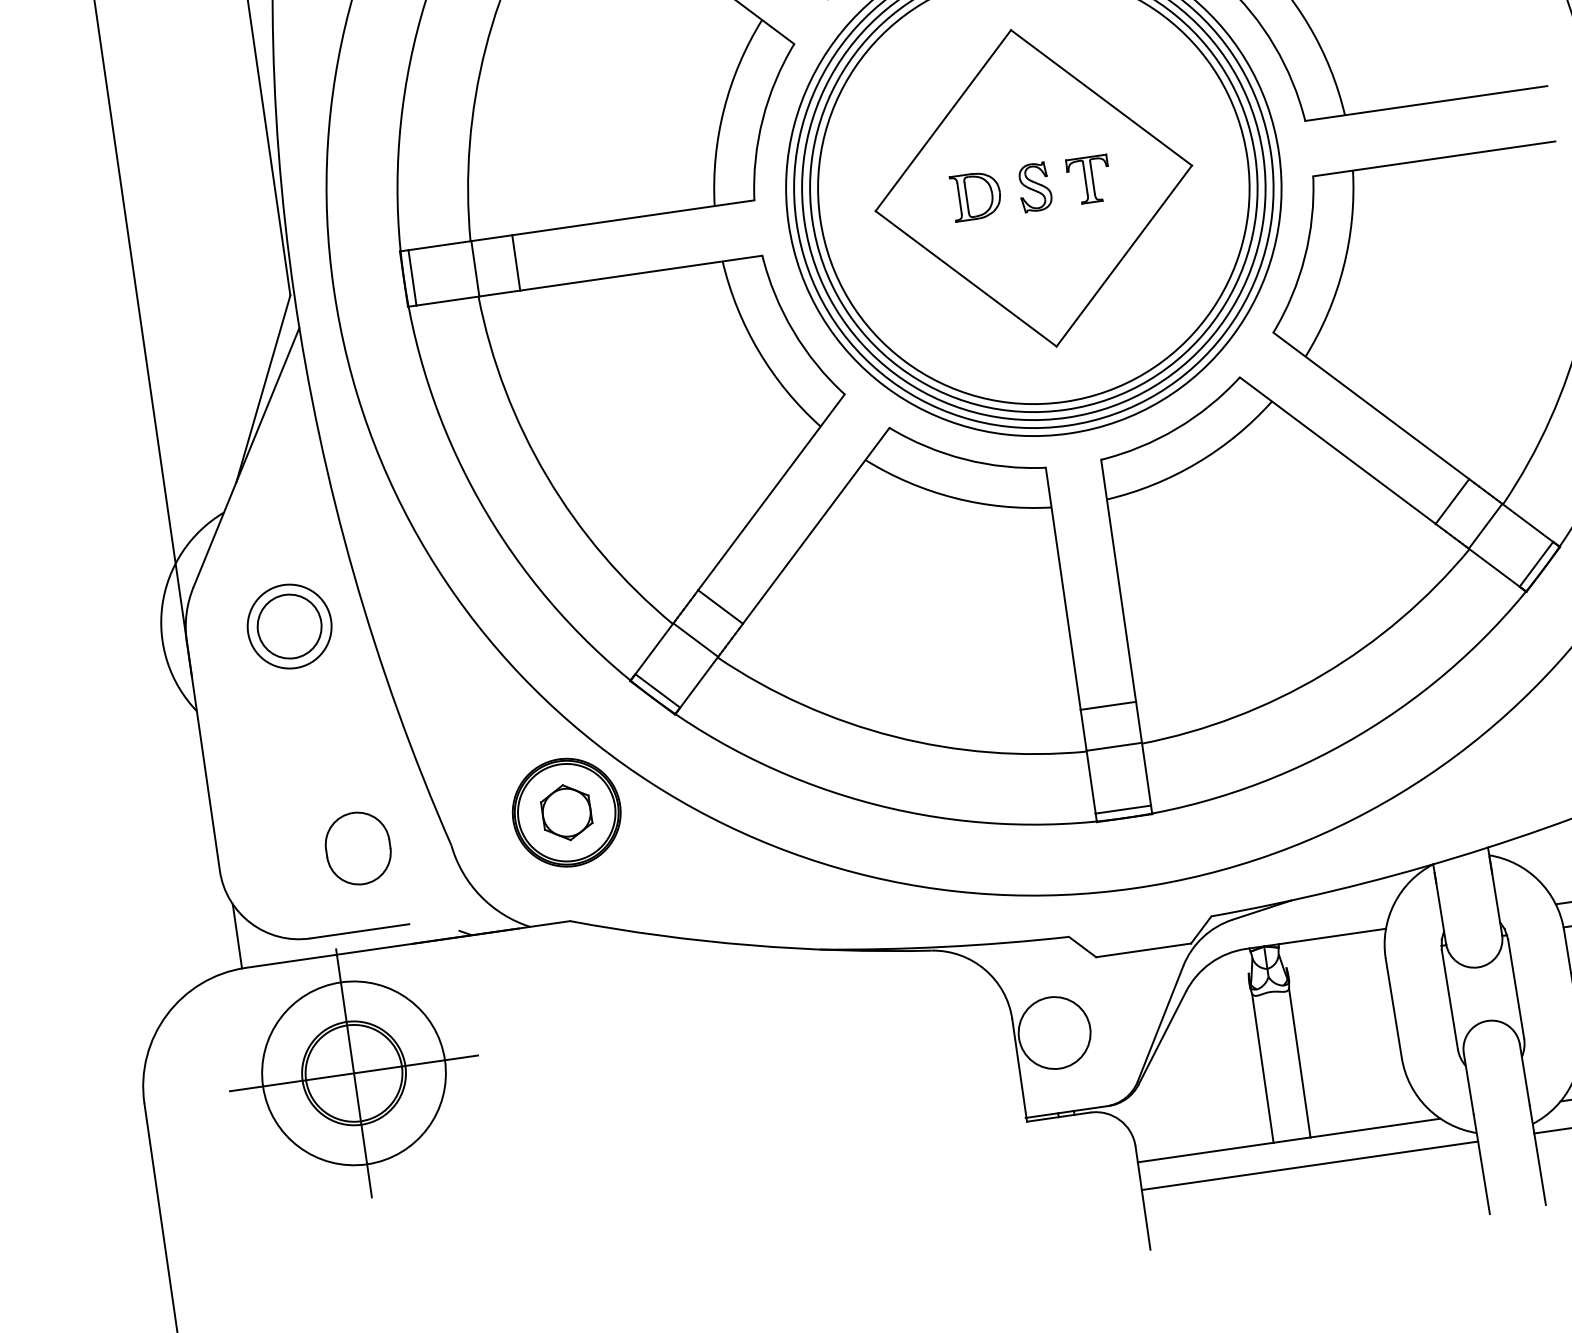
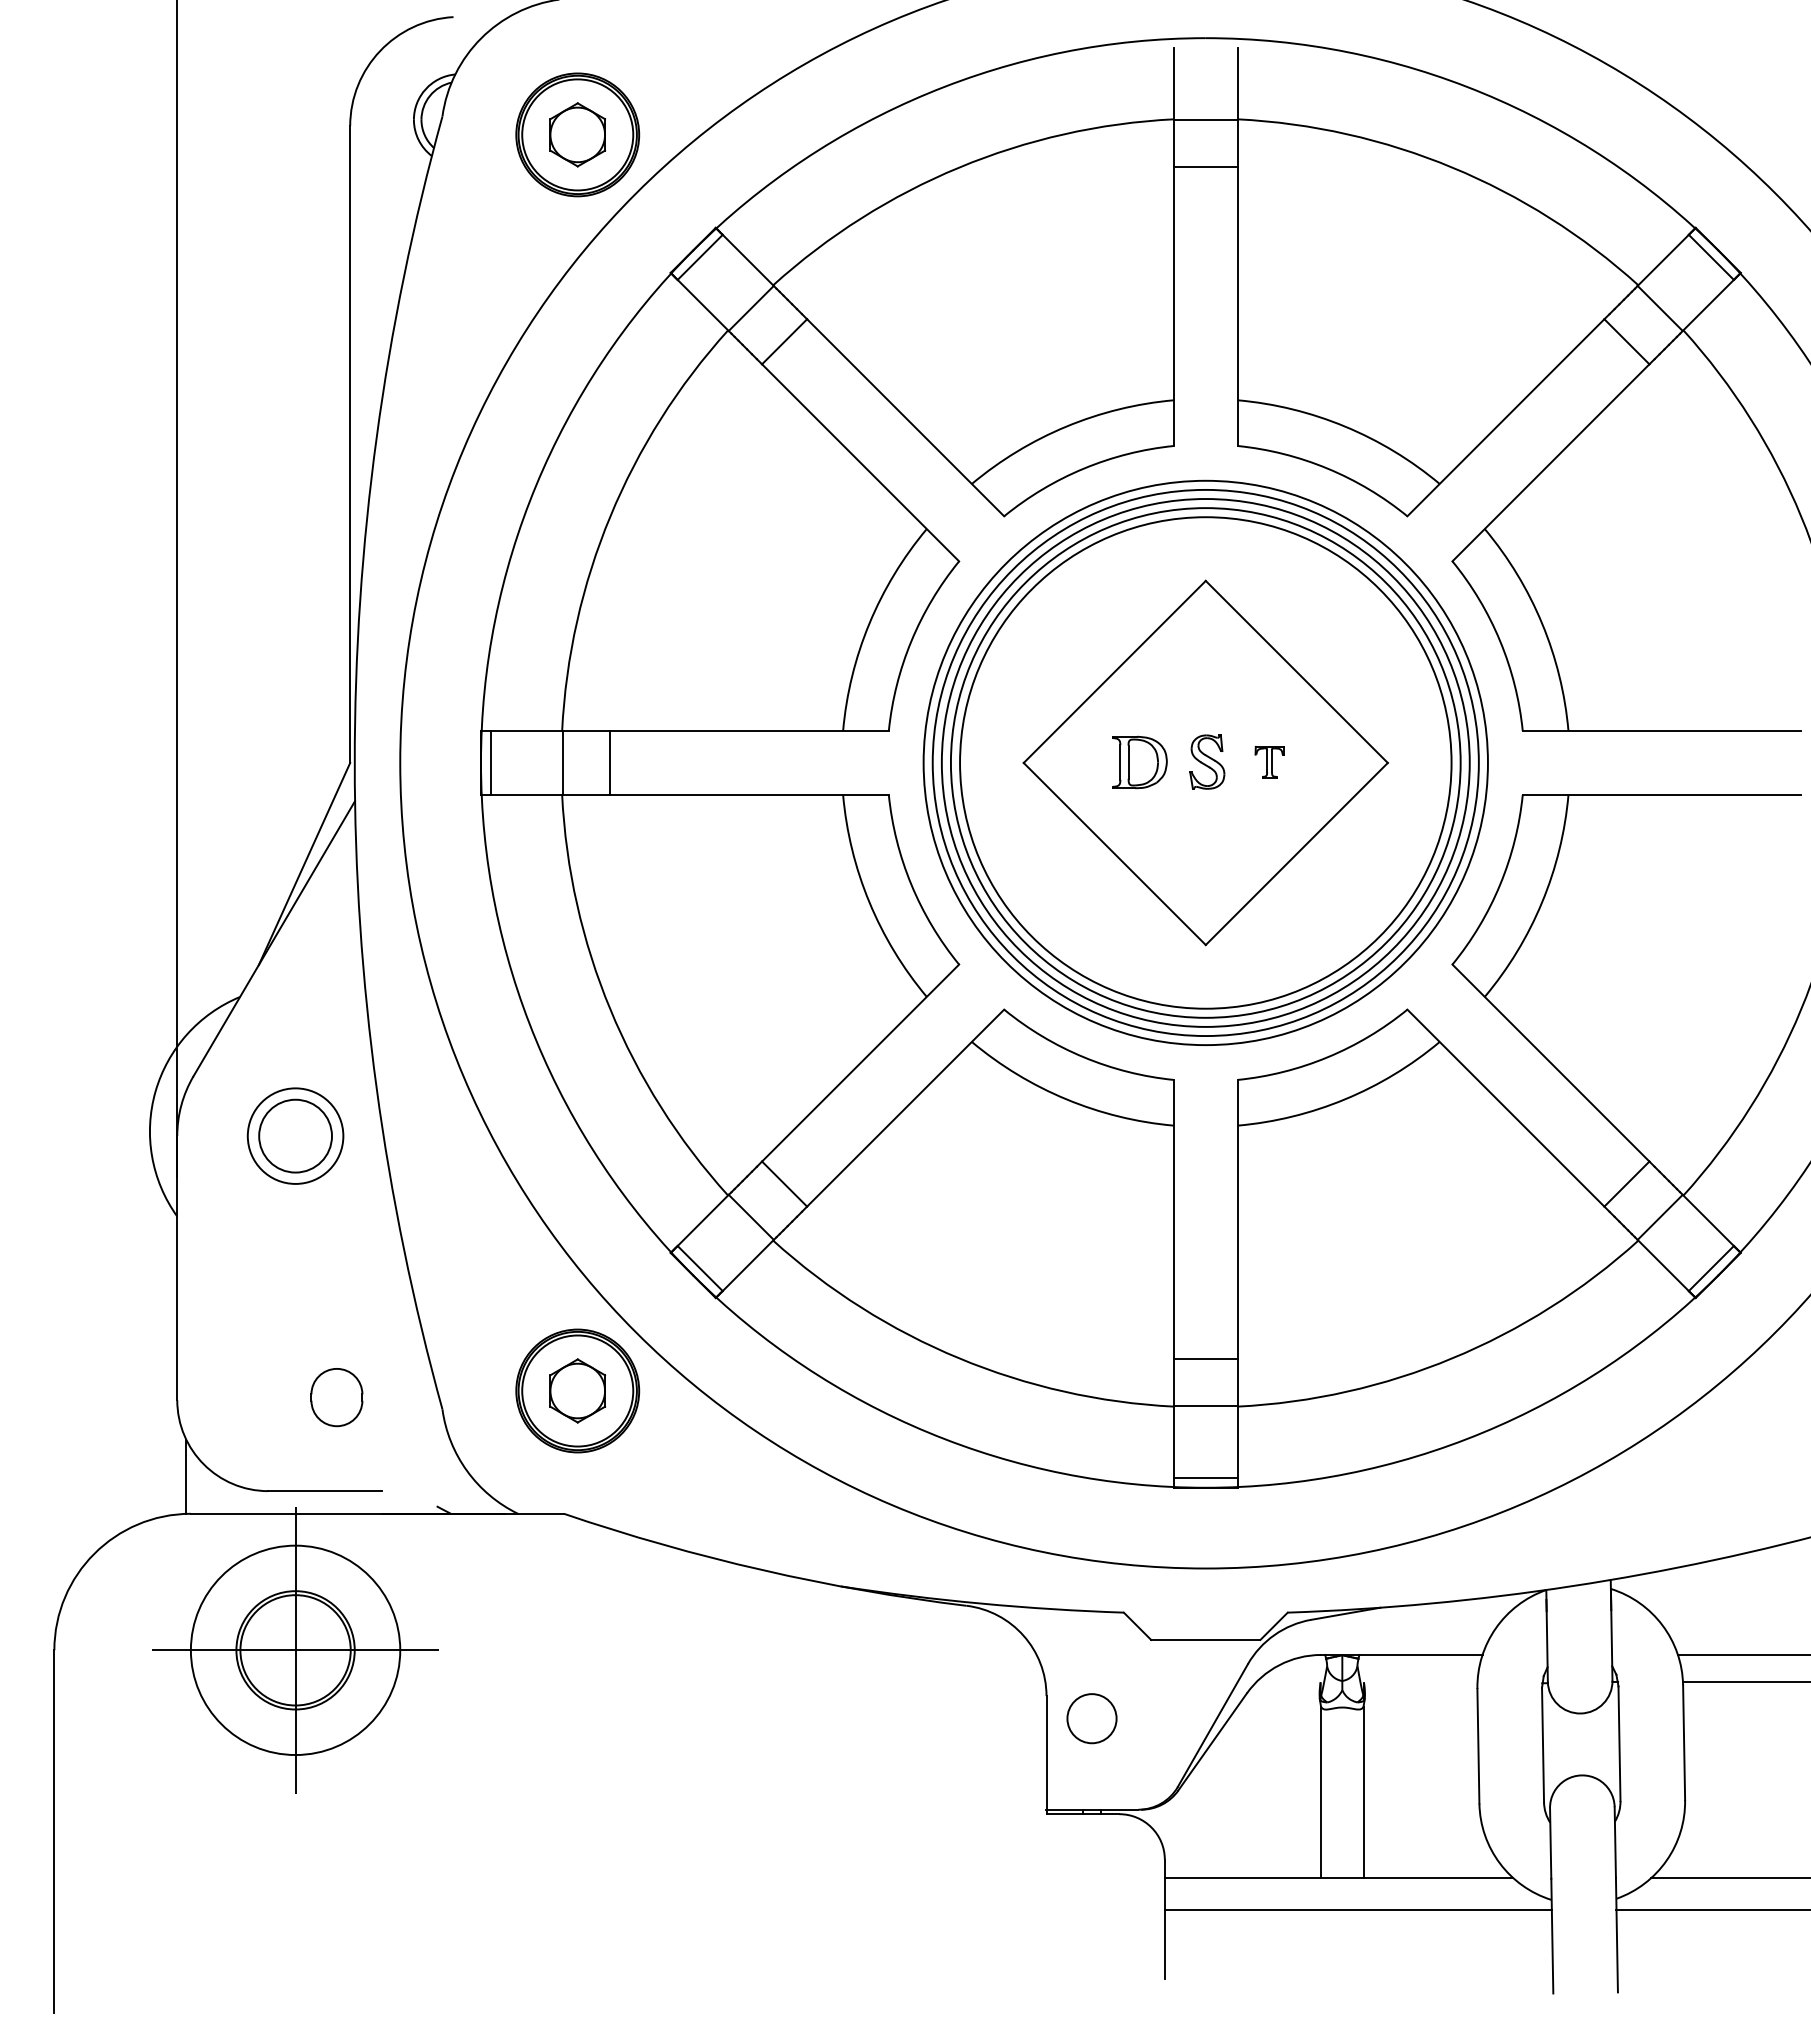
part: (1089, 179) -> (1269, 761), size x0.6
part: (357, 848) -> (336, 1397), size x0.7
circle: (1054, 1032) -> (1091, 1718), size x0.6

